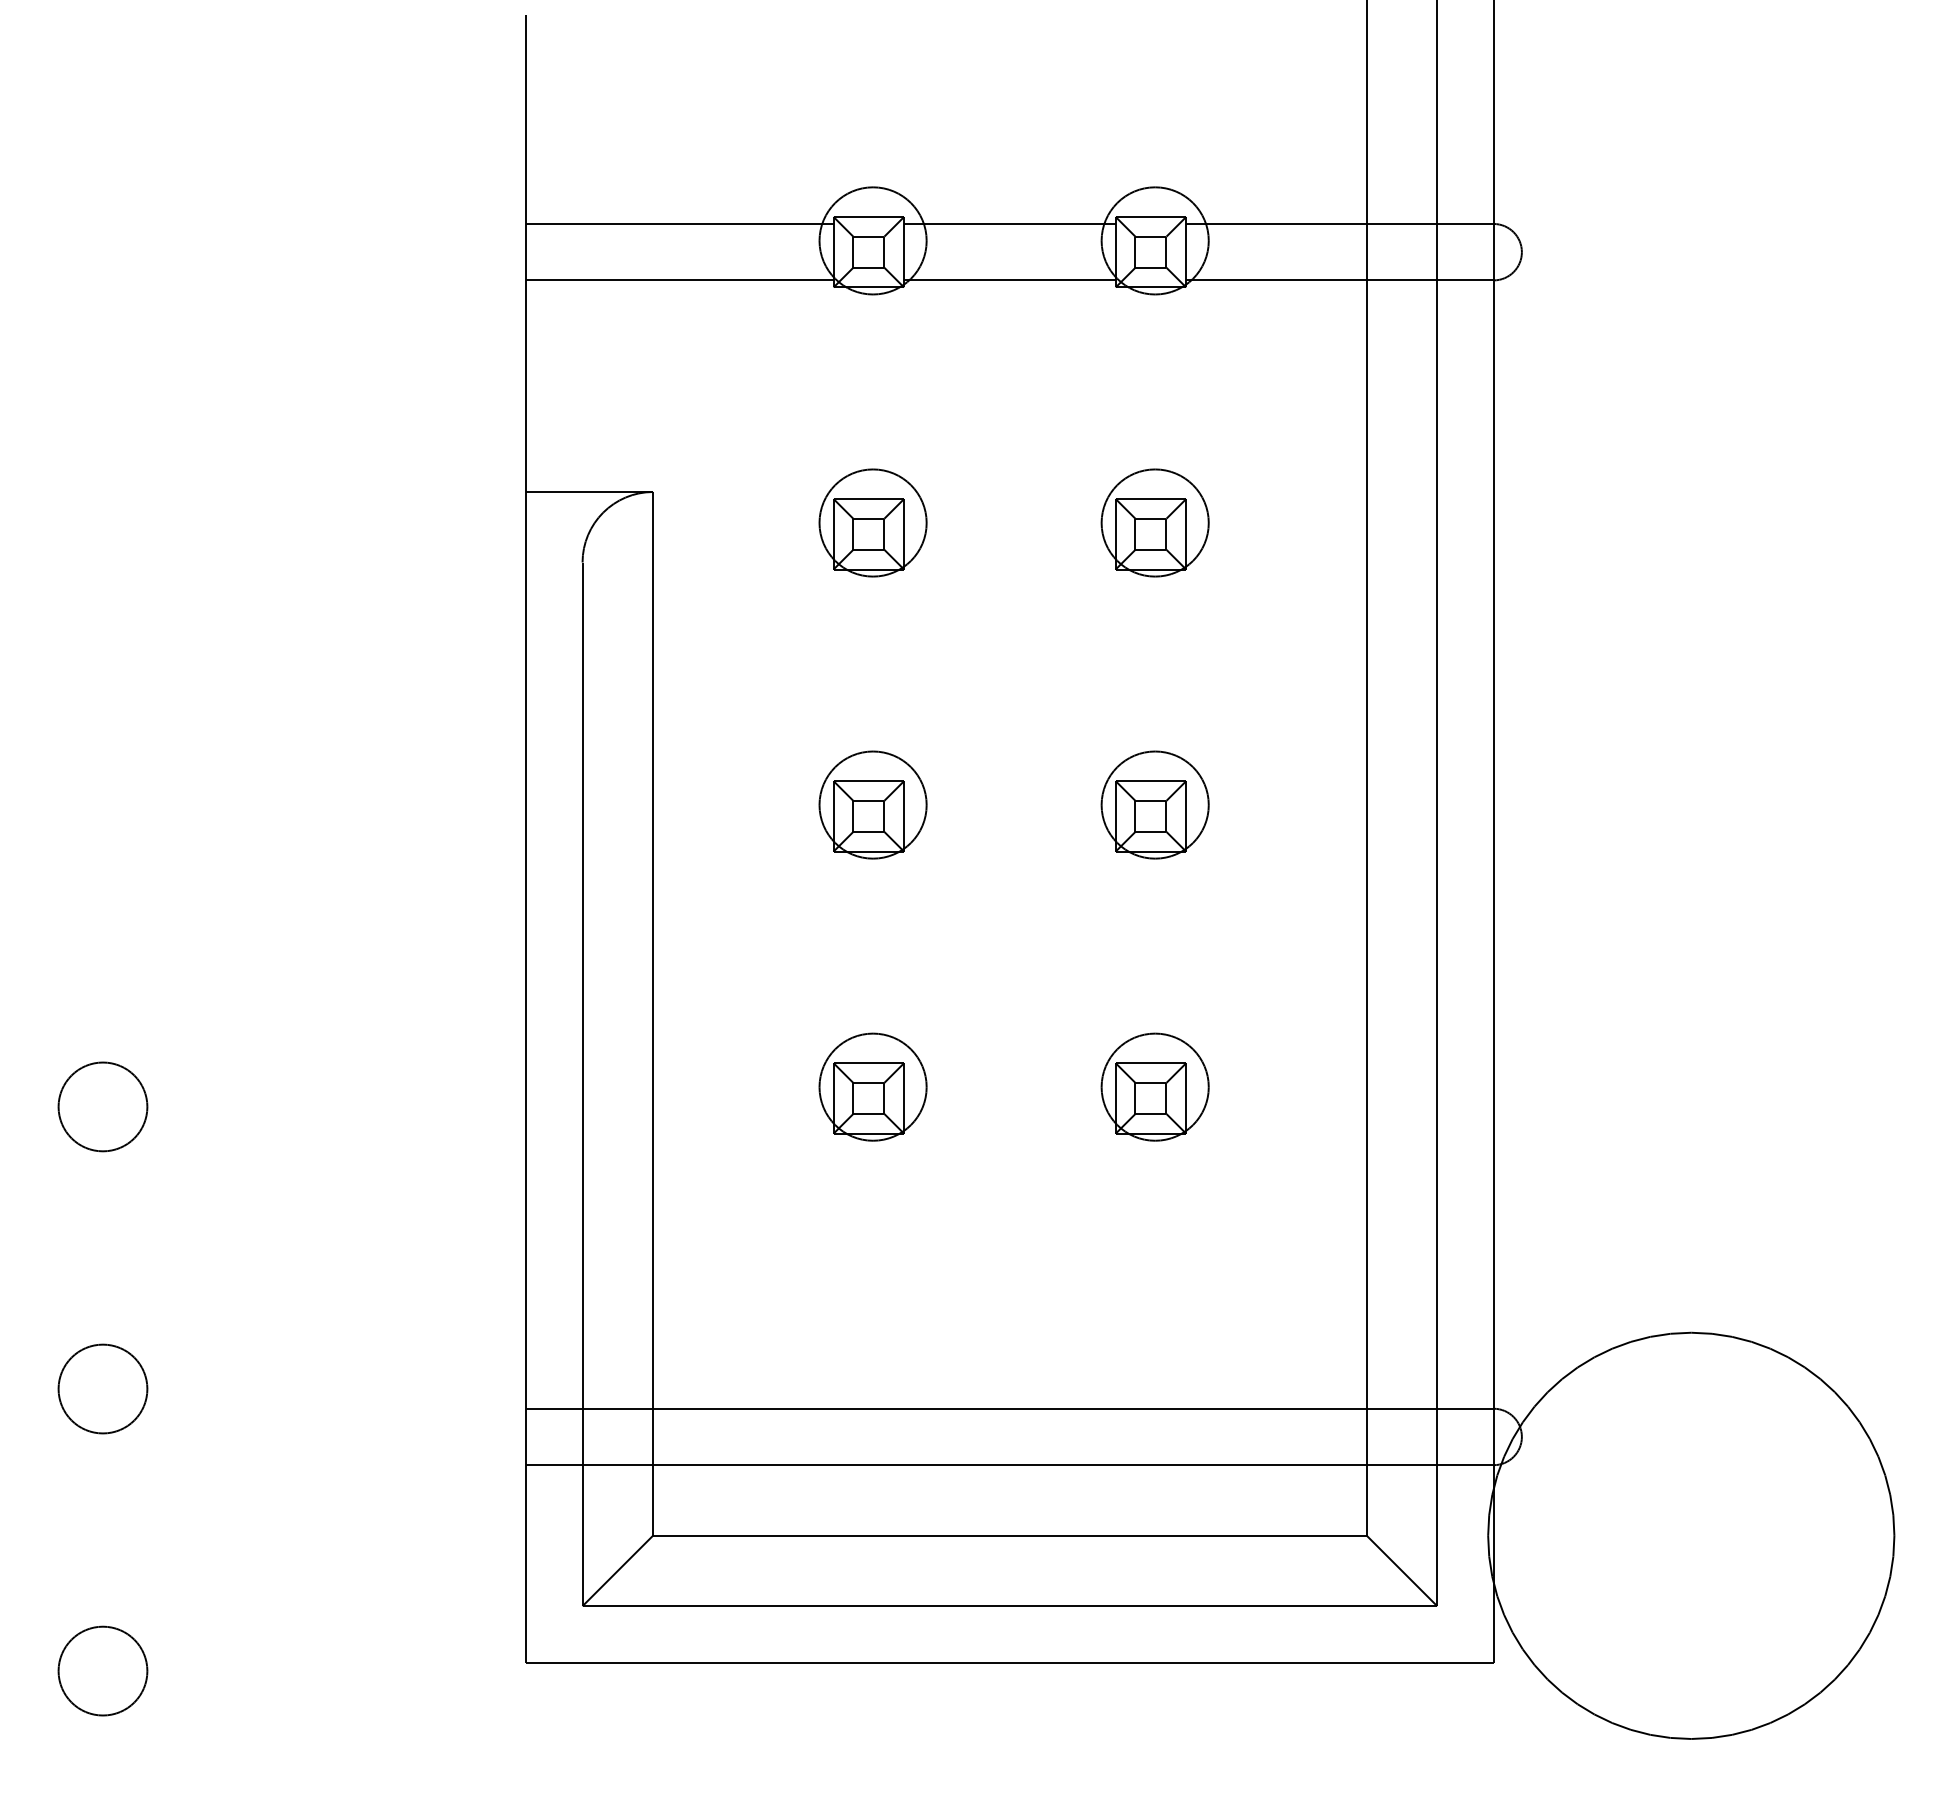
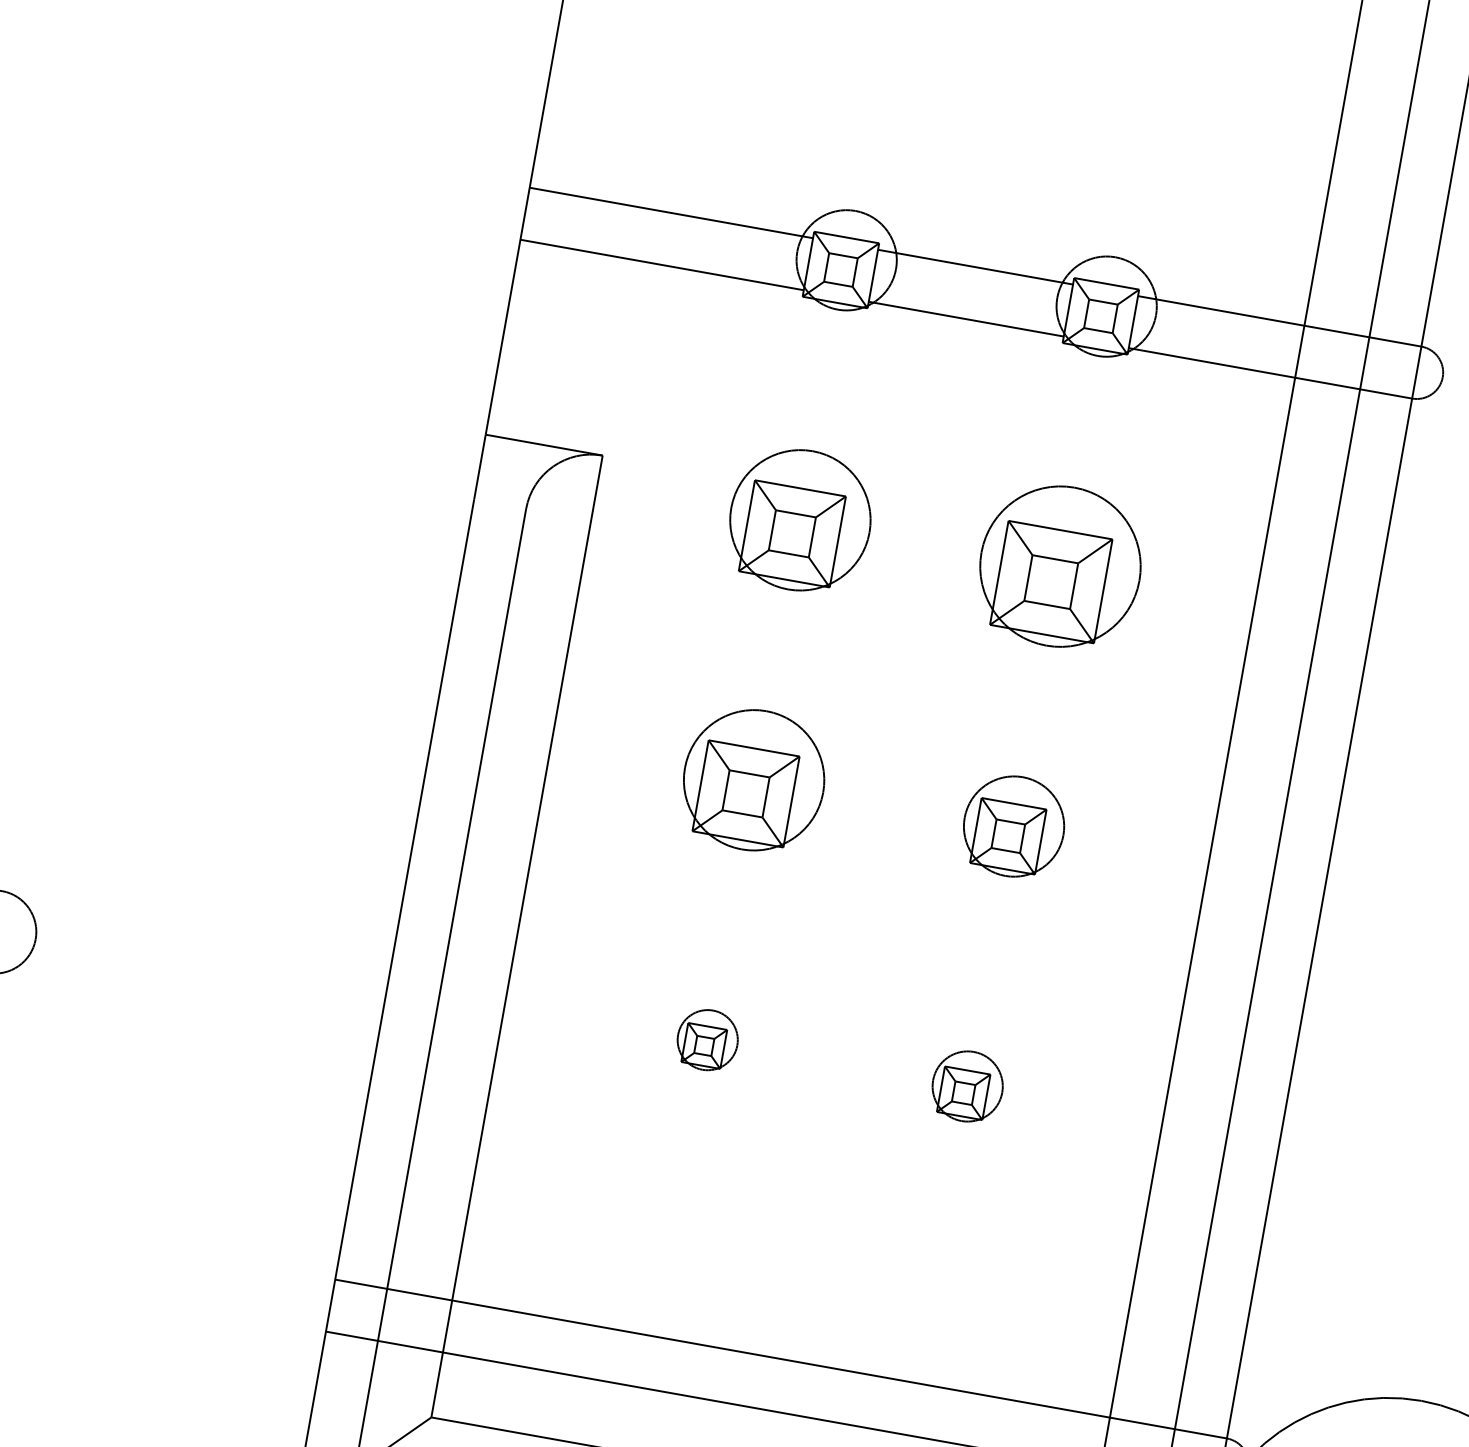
part: (872, 522) -> (799, 519), size x1.4
part: (1154, 522) -> (1059, 566), size x1.6
part: (872, 804) -> (753, 779), size x1.4
part: (872, 1086) -> (707, 1039), size x0.6
part: (1154, 1086) -> (967, 1085), size x0.7

